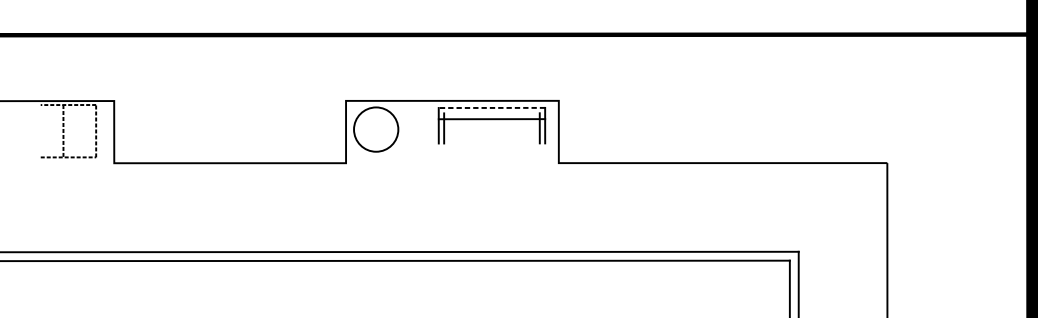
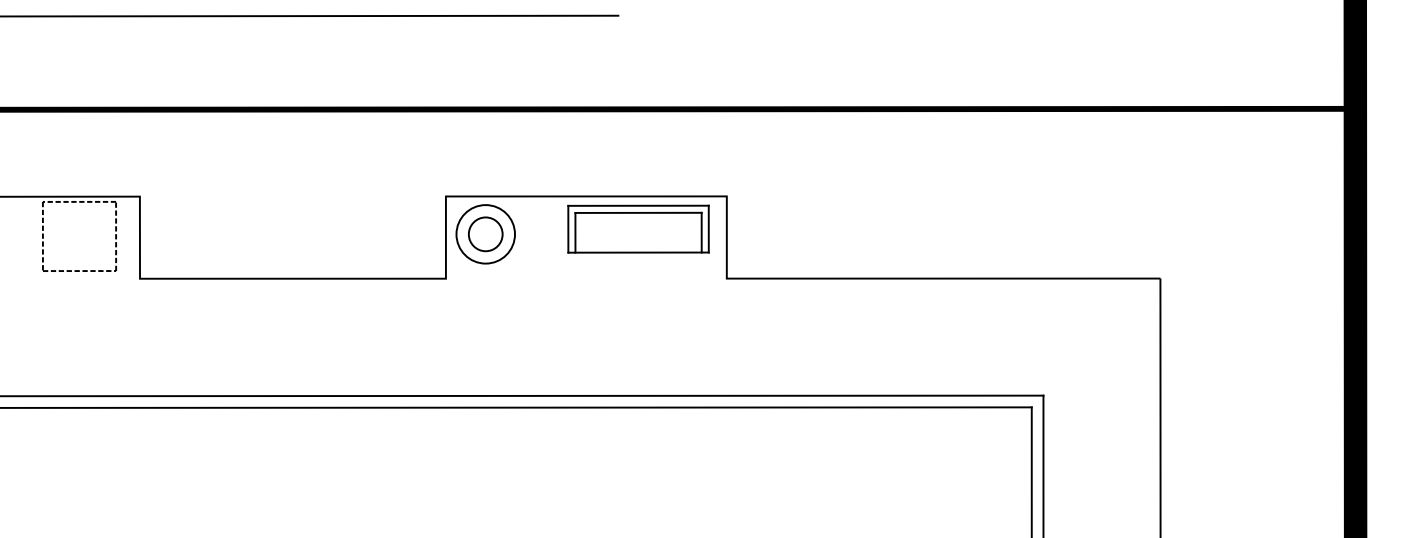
line: (491, 107) -> (638, 205), dashed -> solid
line: (491, 113) -> (638, 212), added
line: (491, 119) -> (638, 252), moved
circle: (376, 129) -> (485, 234), added
line: (63, 131) -> (42, 236), moved

